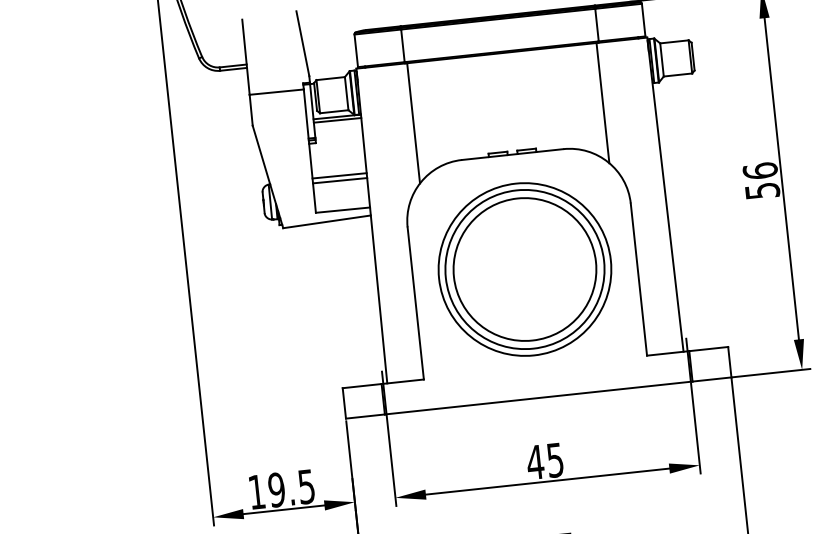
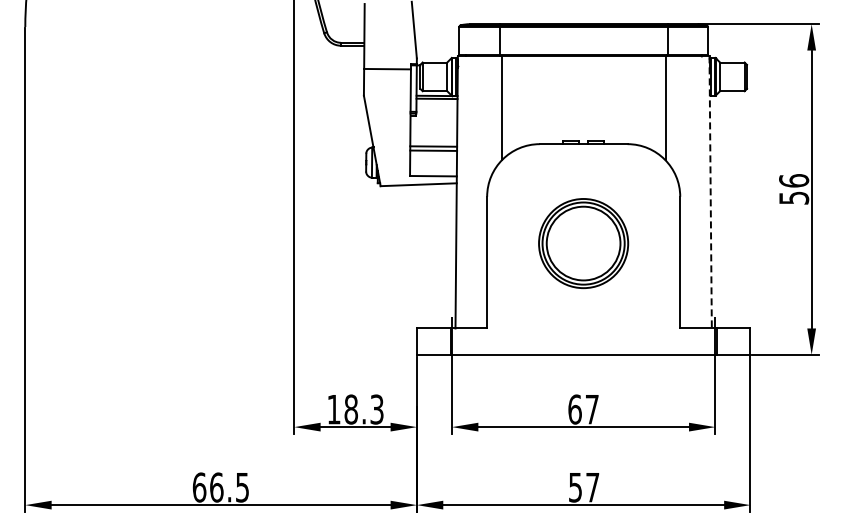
line: (665, 194) -> (710, 192), solid -> dashed
part: (524, 269) -> (583, 243), size x0.6
text: (544, 461) -> (582, 409), 45 -> 67
text: (290, 488) -> (363, 409), 19.5 -> 18.3

